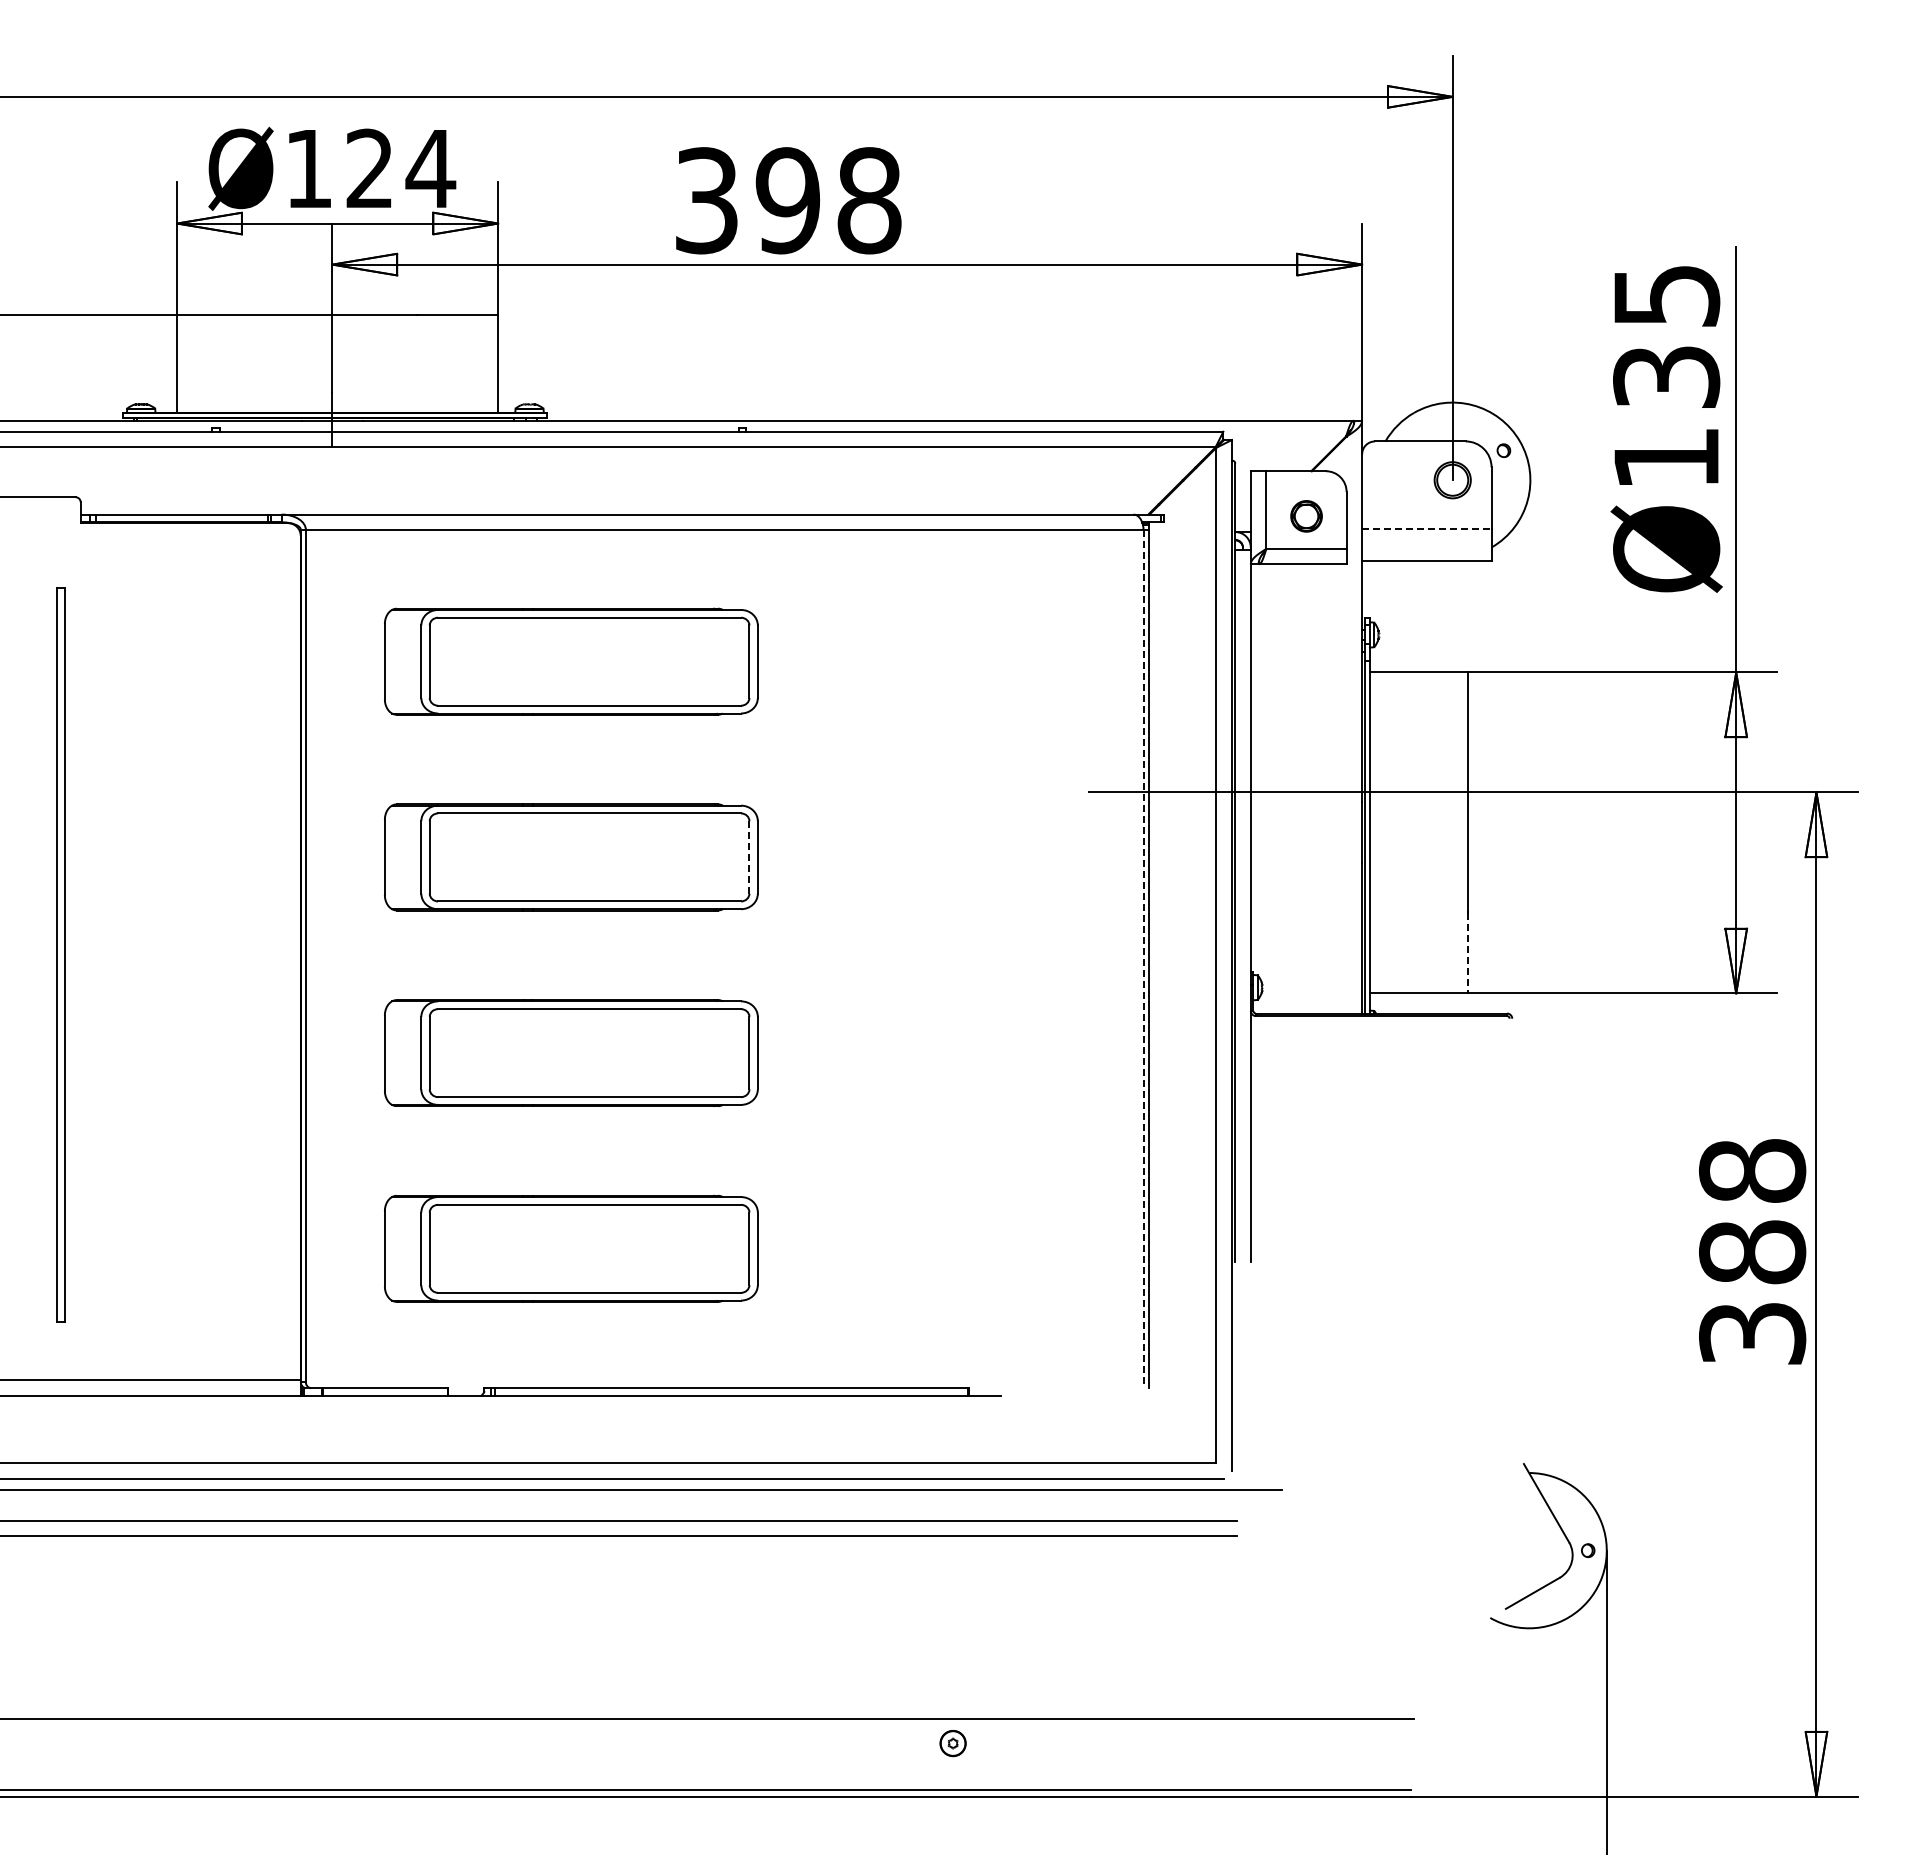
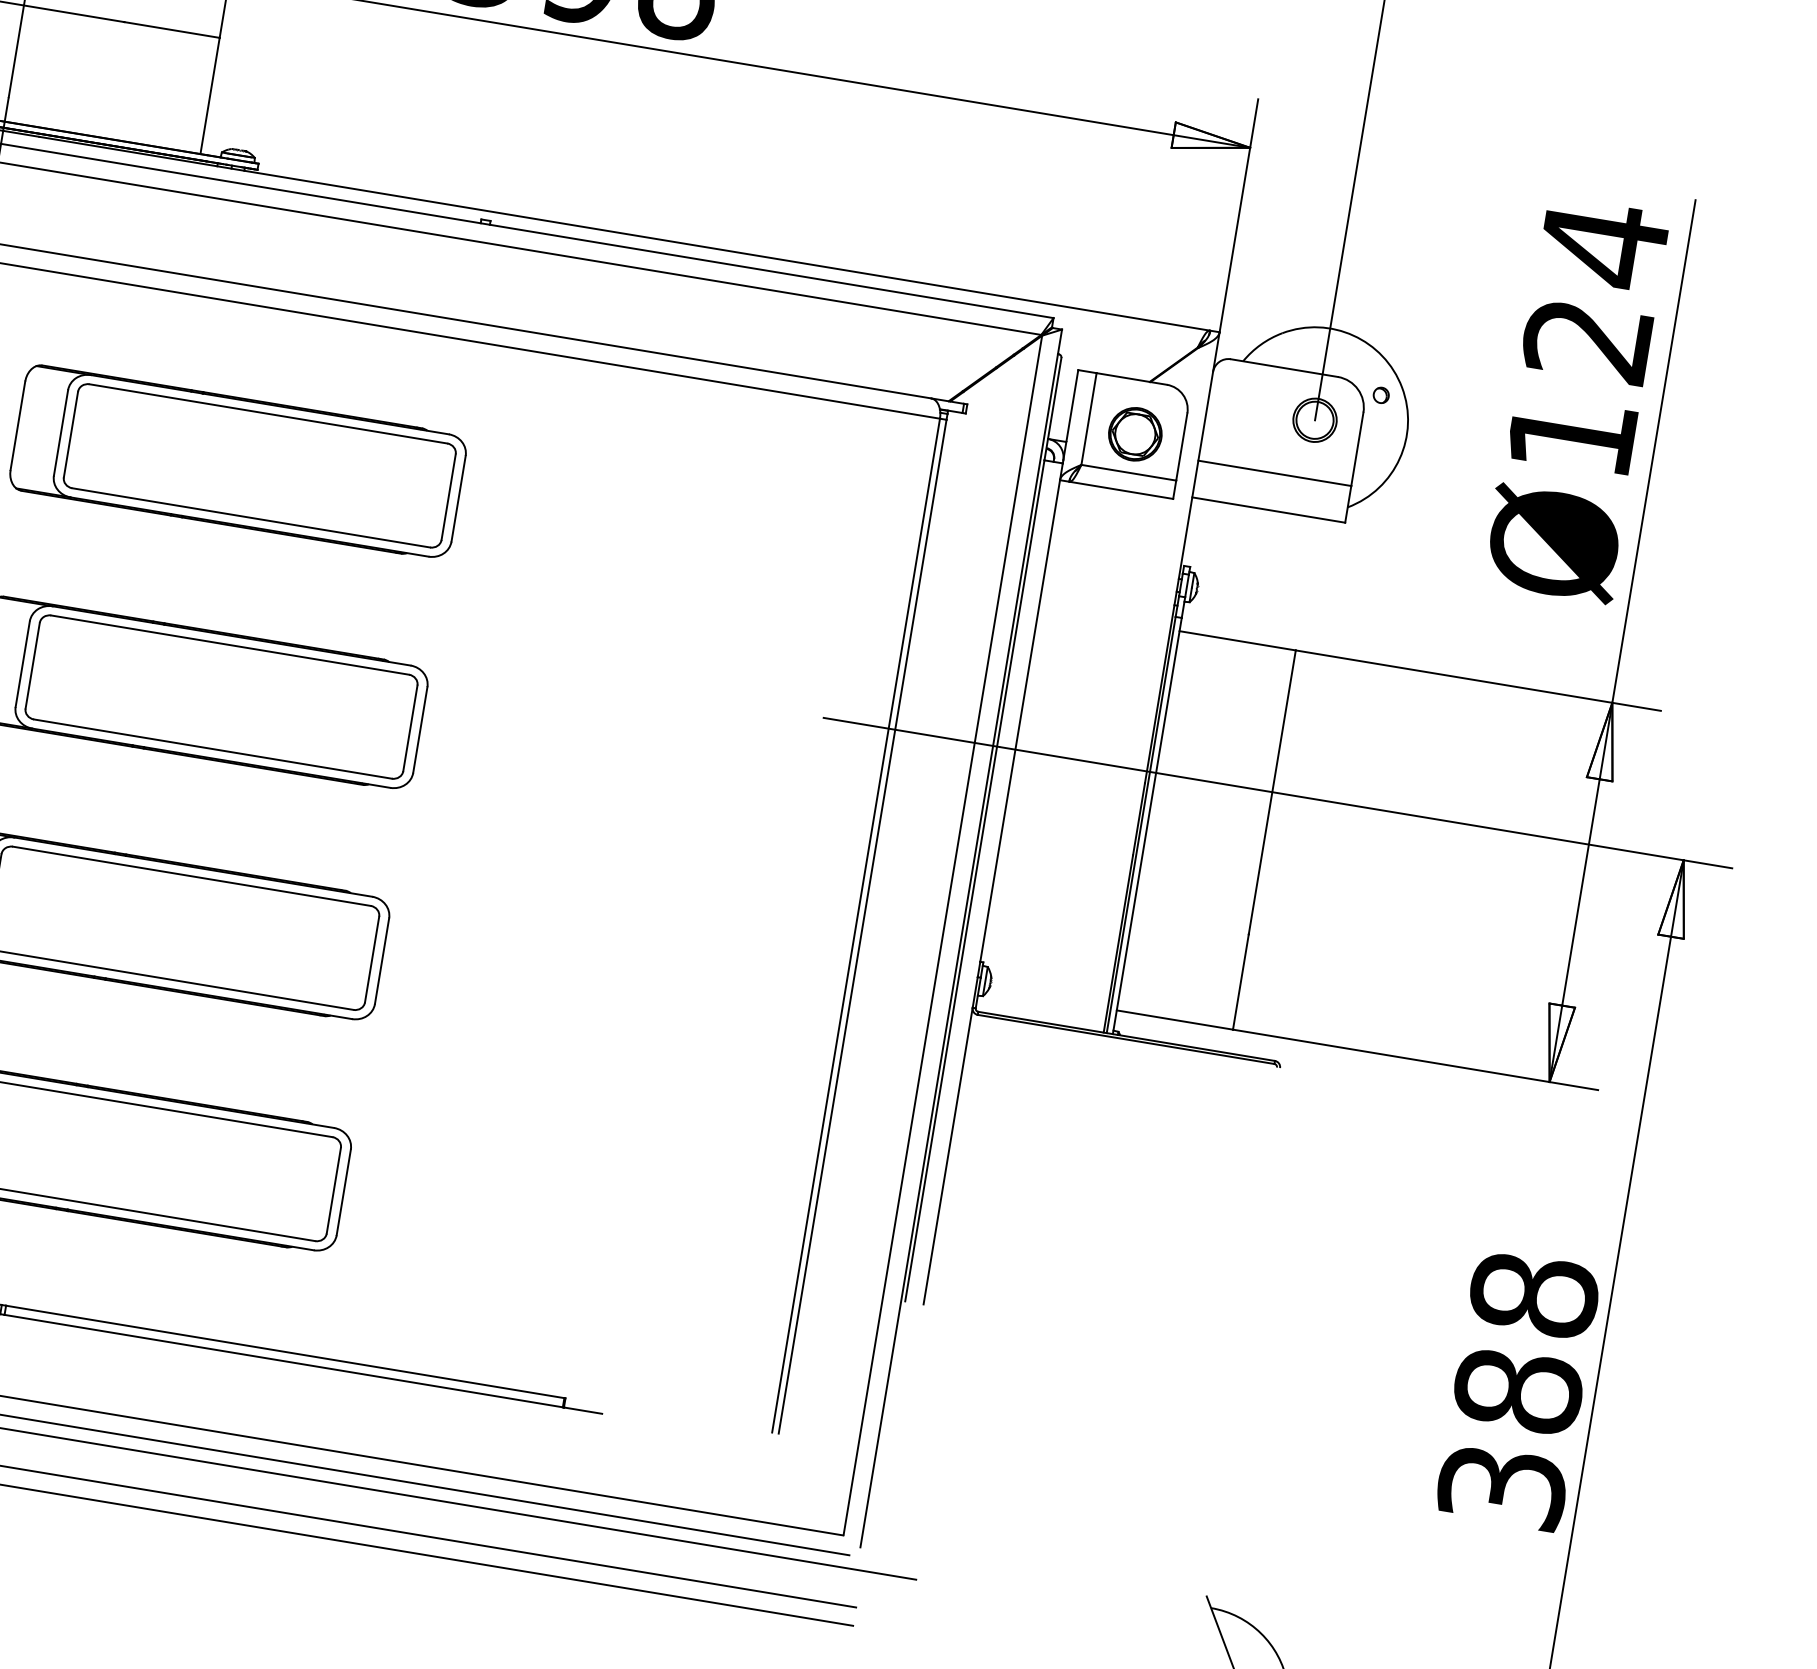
text: (1666, 335) -> (1595, 291), Ø135 -> Ø124
part: (1306, 516) -> (1135, 434), size x1.43
line: (1426, 529) -> (1274, 473), dashed -> solid
line: (749, 857) -> (410, 728), dashed -> solid
line: (1468, 953) -> (1241, 982), dashed -> solid
line: (1143, 959) -> (855, 926), dashed -> solid

